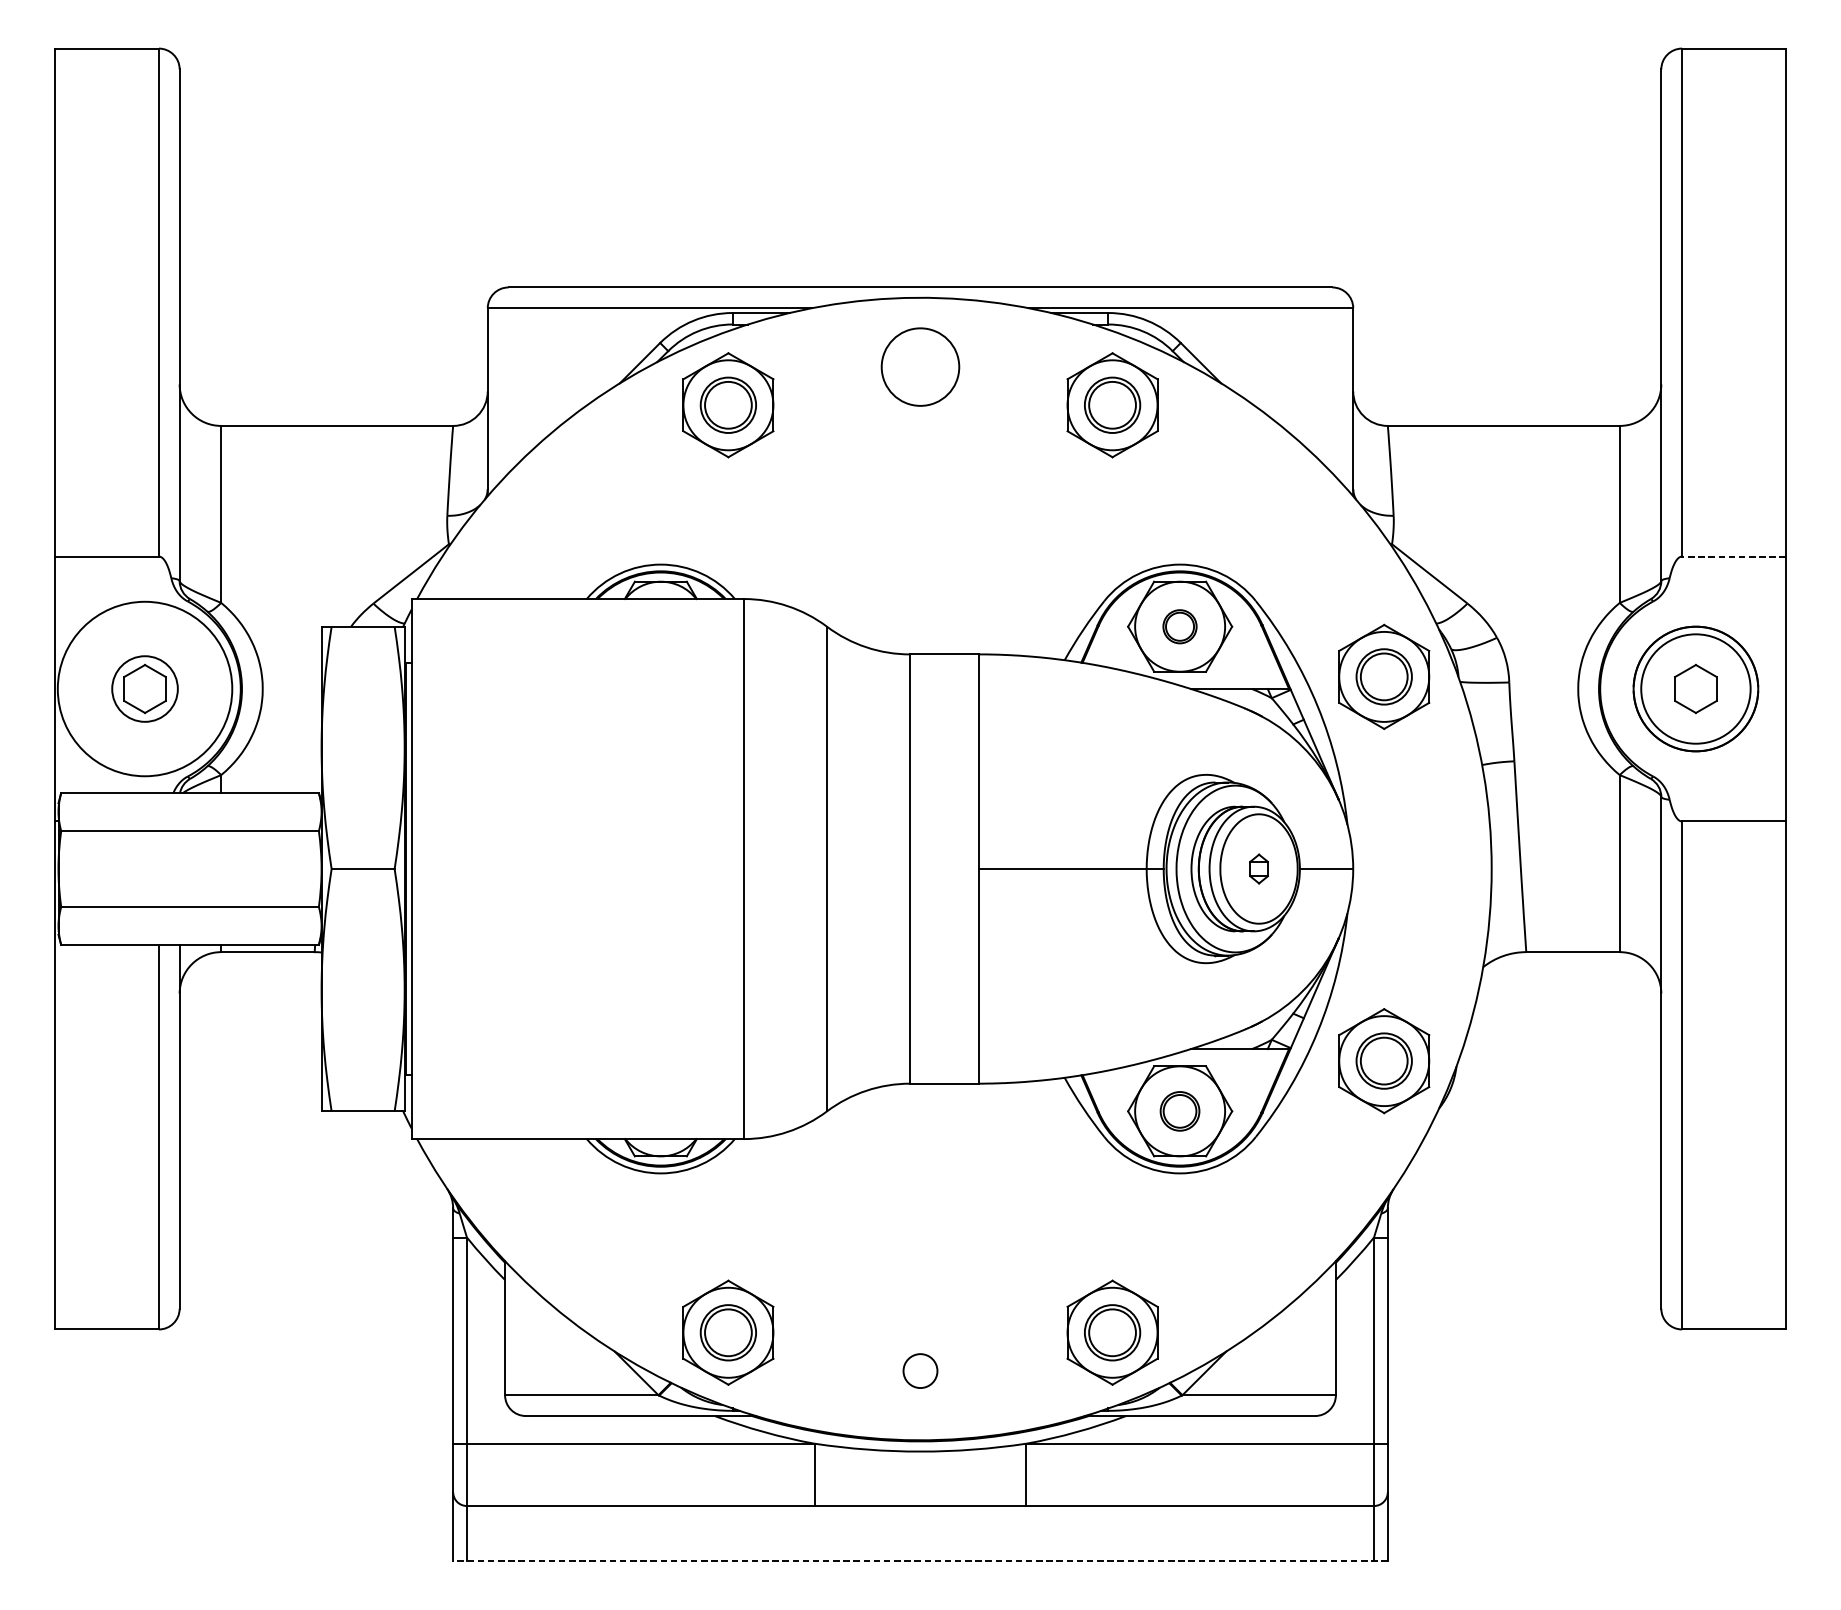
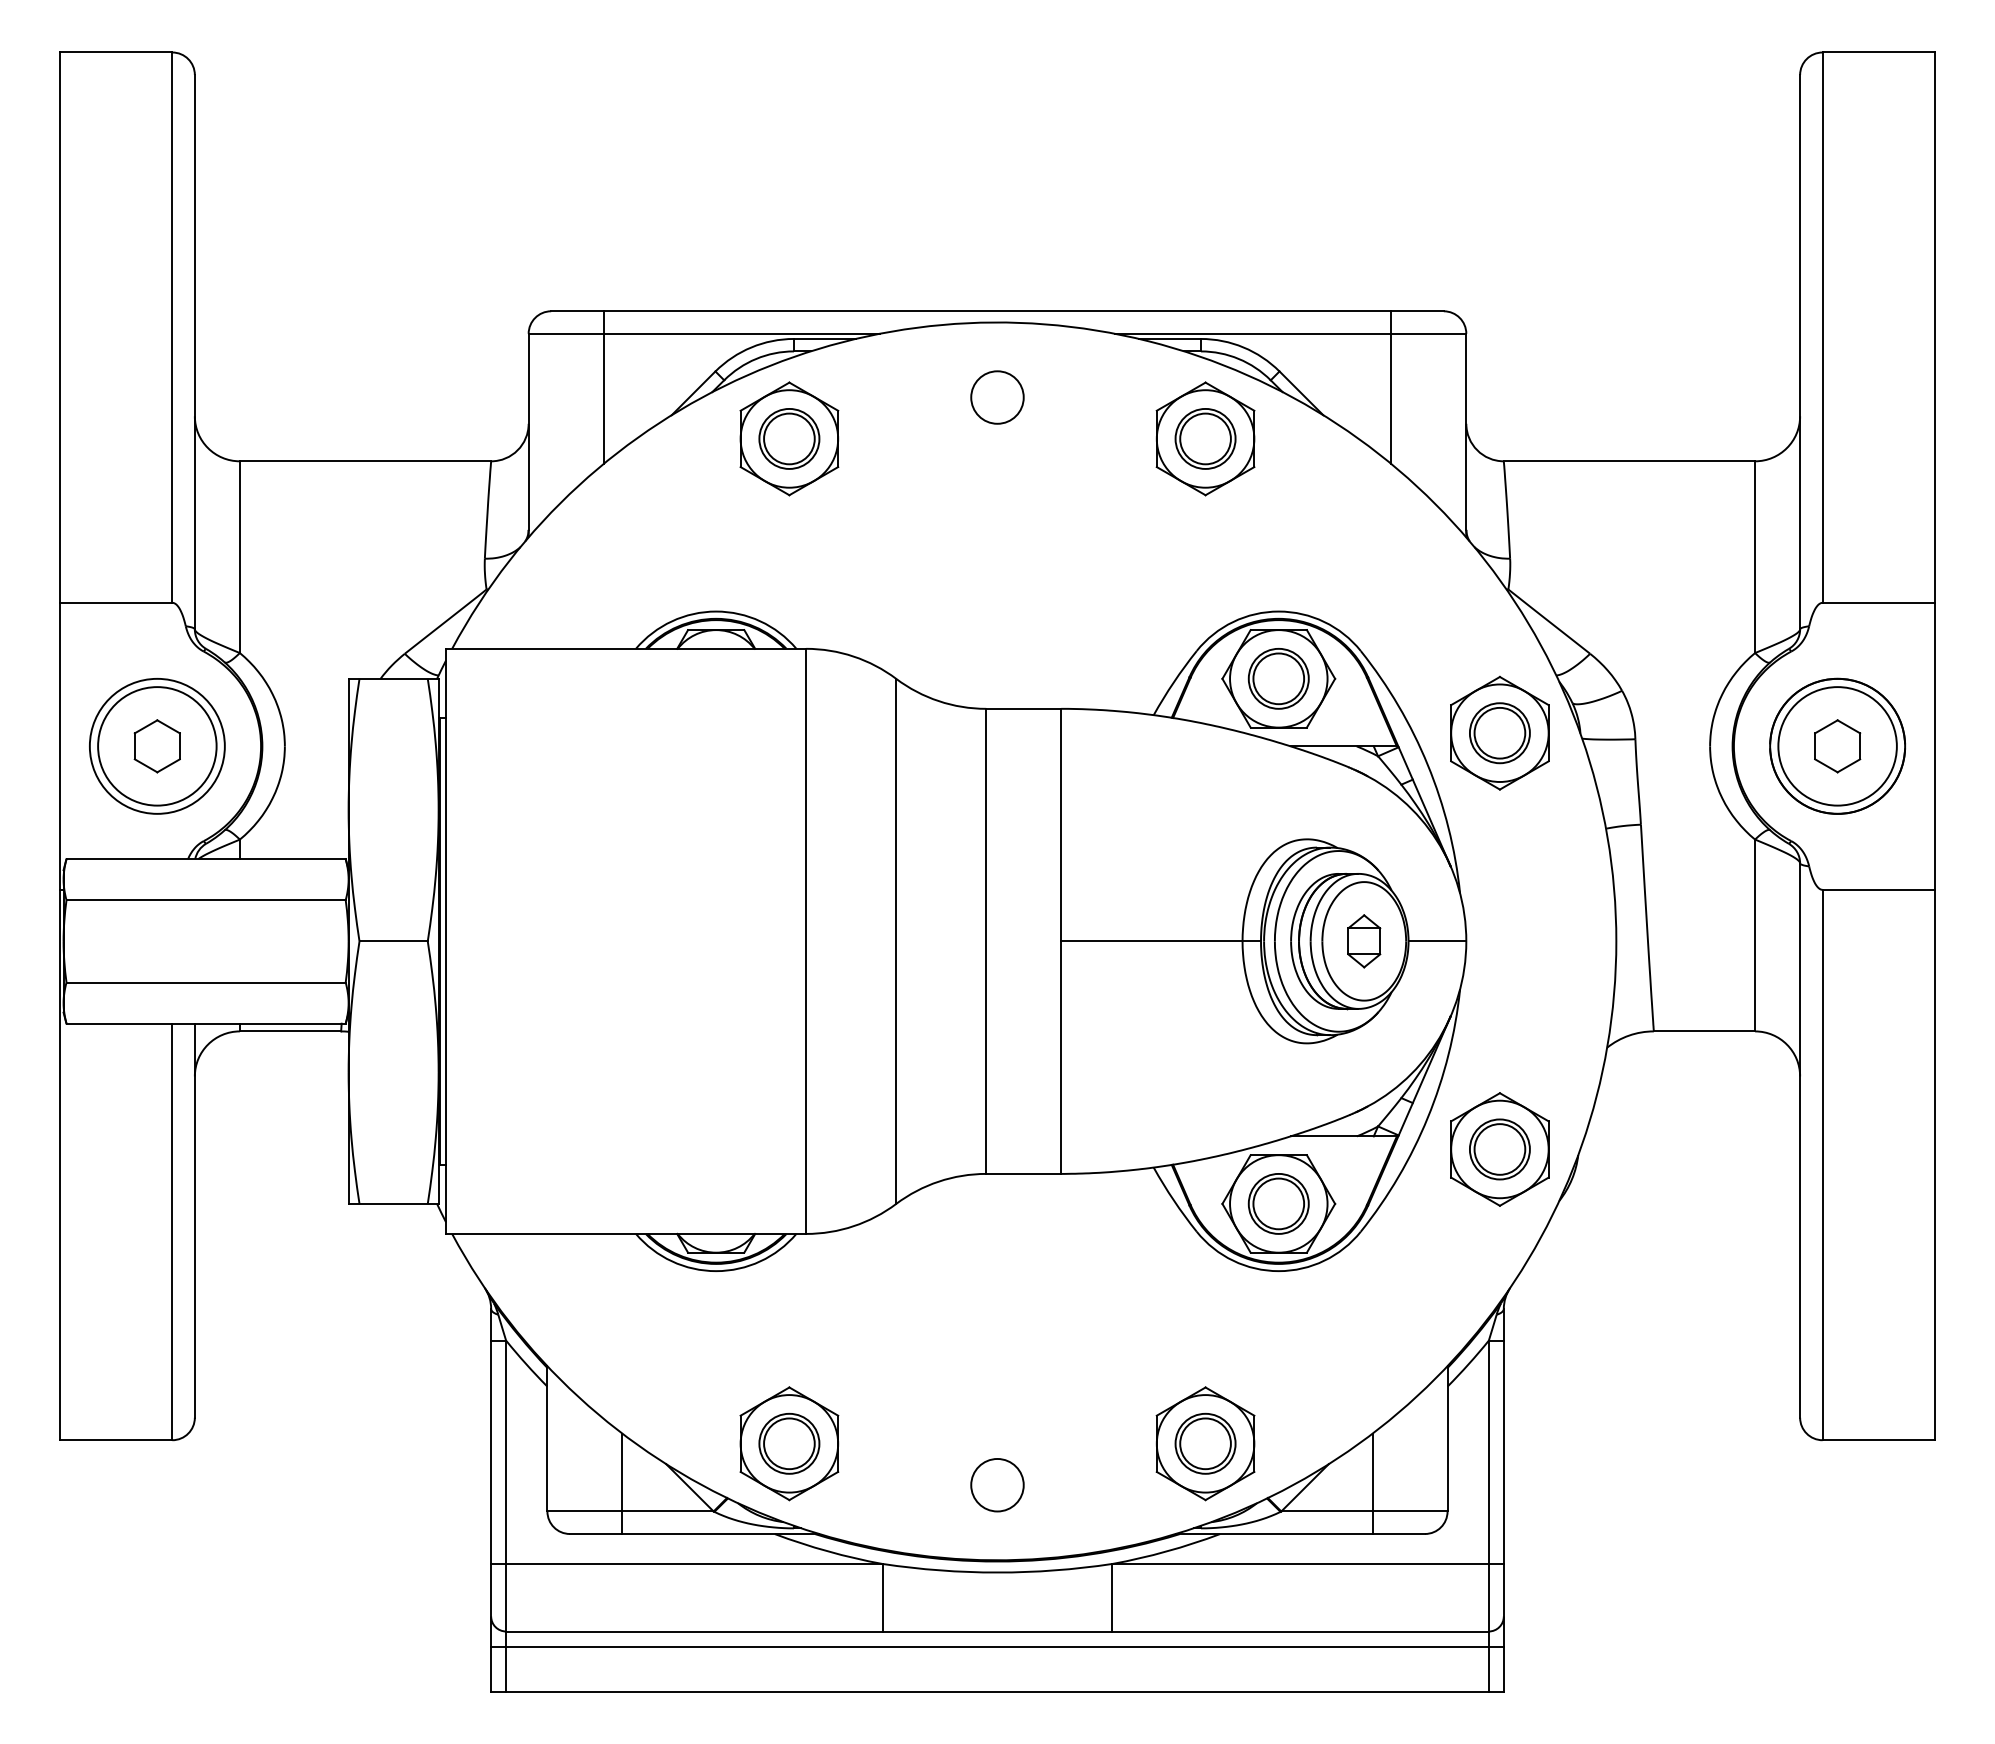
line: (556, 357) -> (603, 387), added
line: (1284, 357) -> (1391, 387), added
circle: (920, 367) -> (997, 397), size x0.62
line: (1733, 556) -> (1878, 602), dashed -> solid
part: (1179, 626) -> (1278, 678), size x1.67
circle: (144, 688) -> (156, 745), size x0.71
circle: (145, 689) -> (157, 746), size x1.67
part: (1259, 869) -> (1364, 941), size x1.67
part: (1179, 1110) -> (1278, 1203), size x1.43
line: (574, 1369) -> (622, 1483), added
line: (1266, 1369) -> (1372, 1483), added
circle: (920, 1371) -> (997, 1485), size x1.43
line: (920, 1519) -> (997, 1646), added
line: (919, 1561) -> (996, 1691), dashed -> solid

